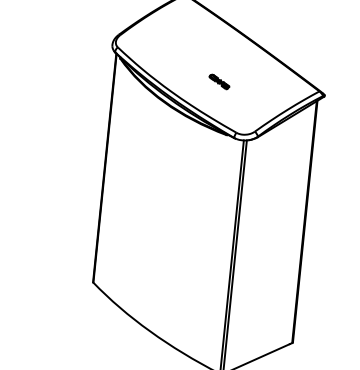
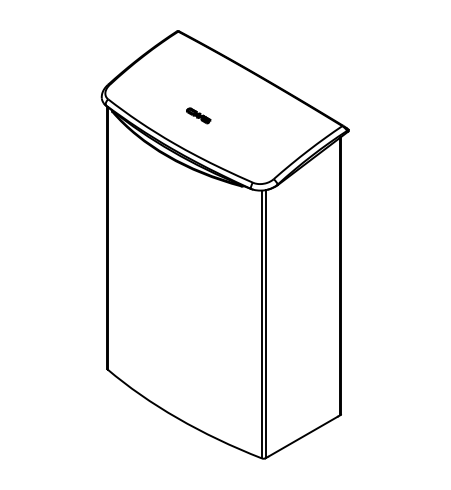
part: (219, 81) -> (198, 115), moved

